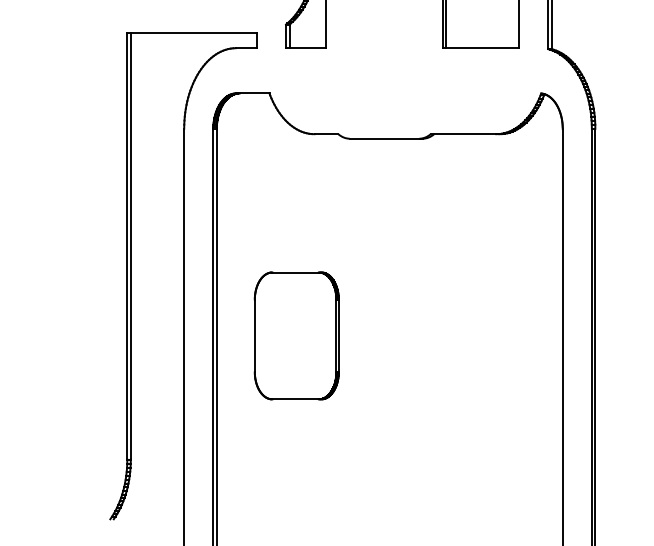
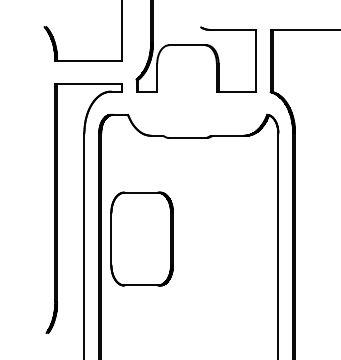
part: (295, 334) -> (141, 238), size x1.43

